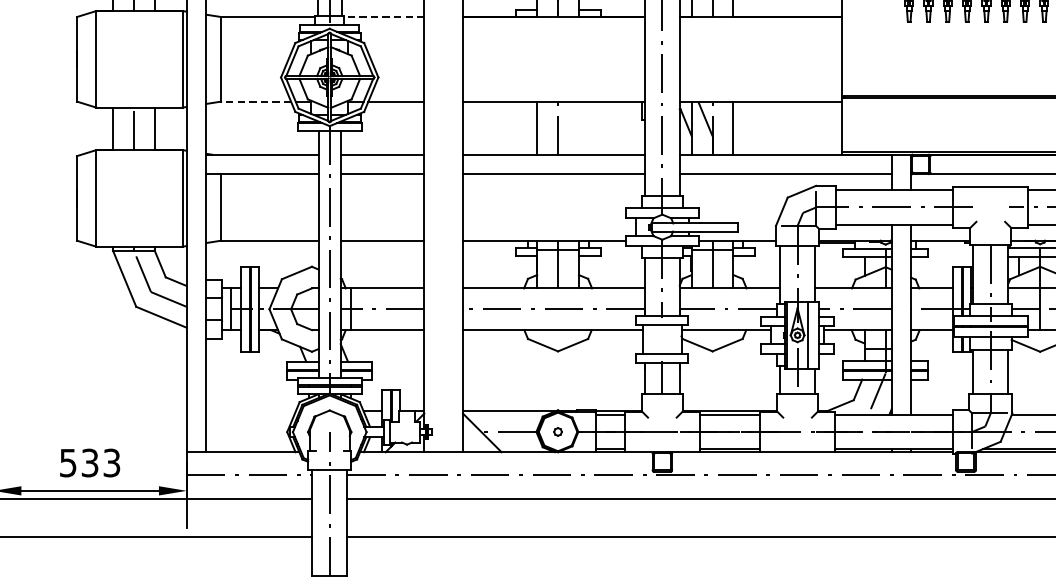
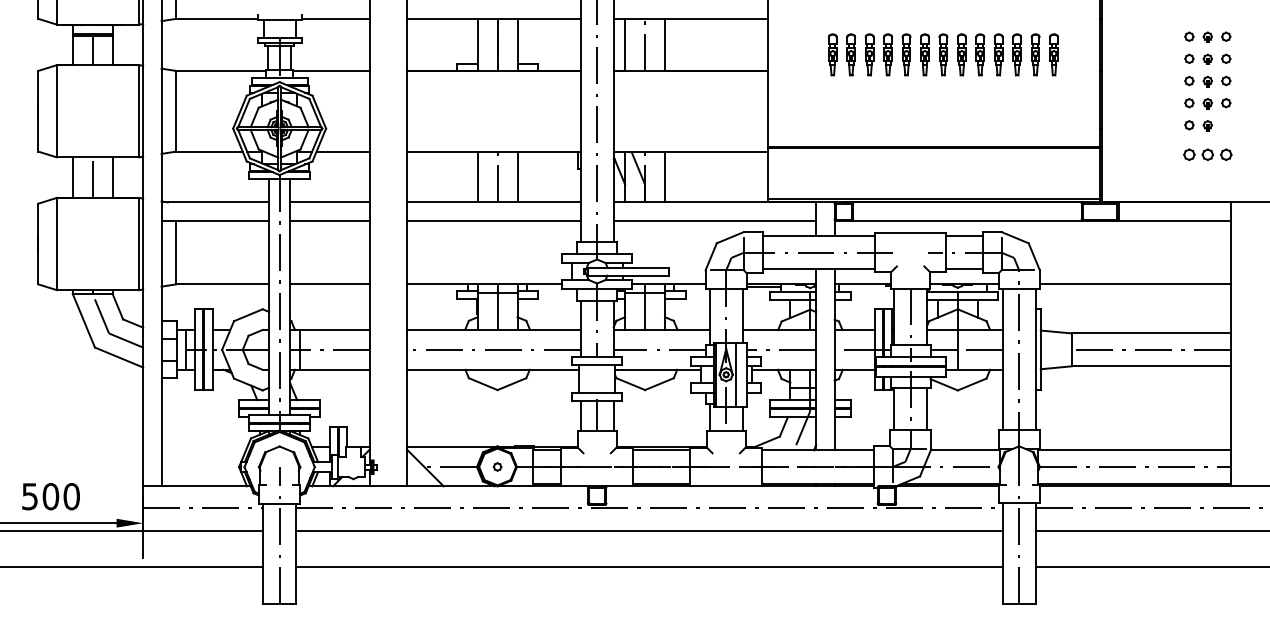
line: (384, 16) -> (331, 70), dashed -> solid
line: (255, 101) -> (208, 151), dashed -> solid
line: (578, 127) -> (517, 176), added
text: (100, 462) -> (60, 496), 533 -> 500

